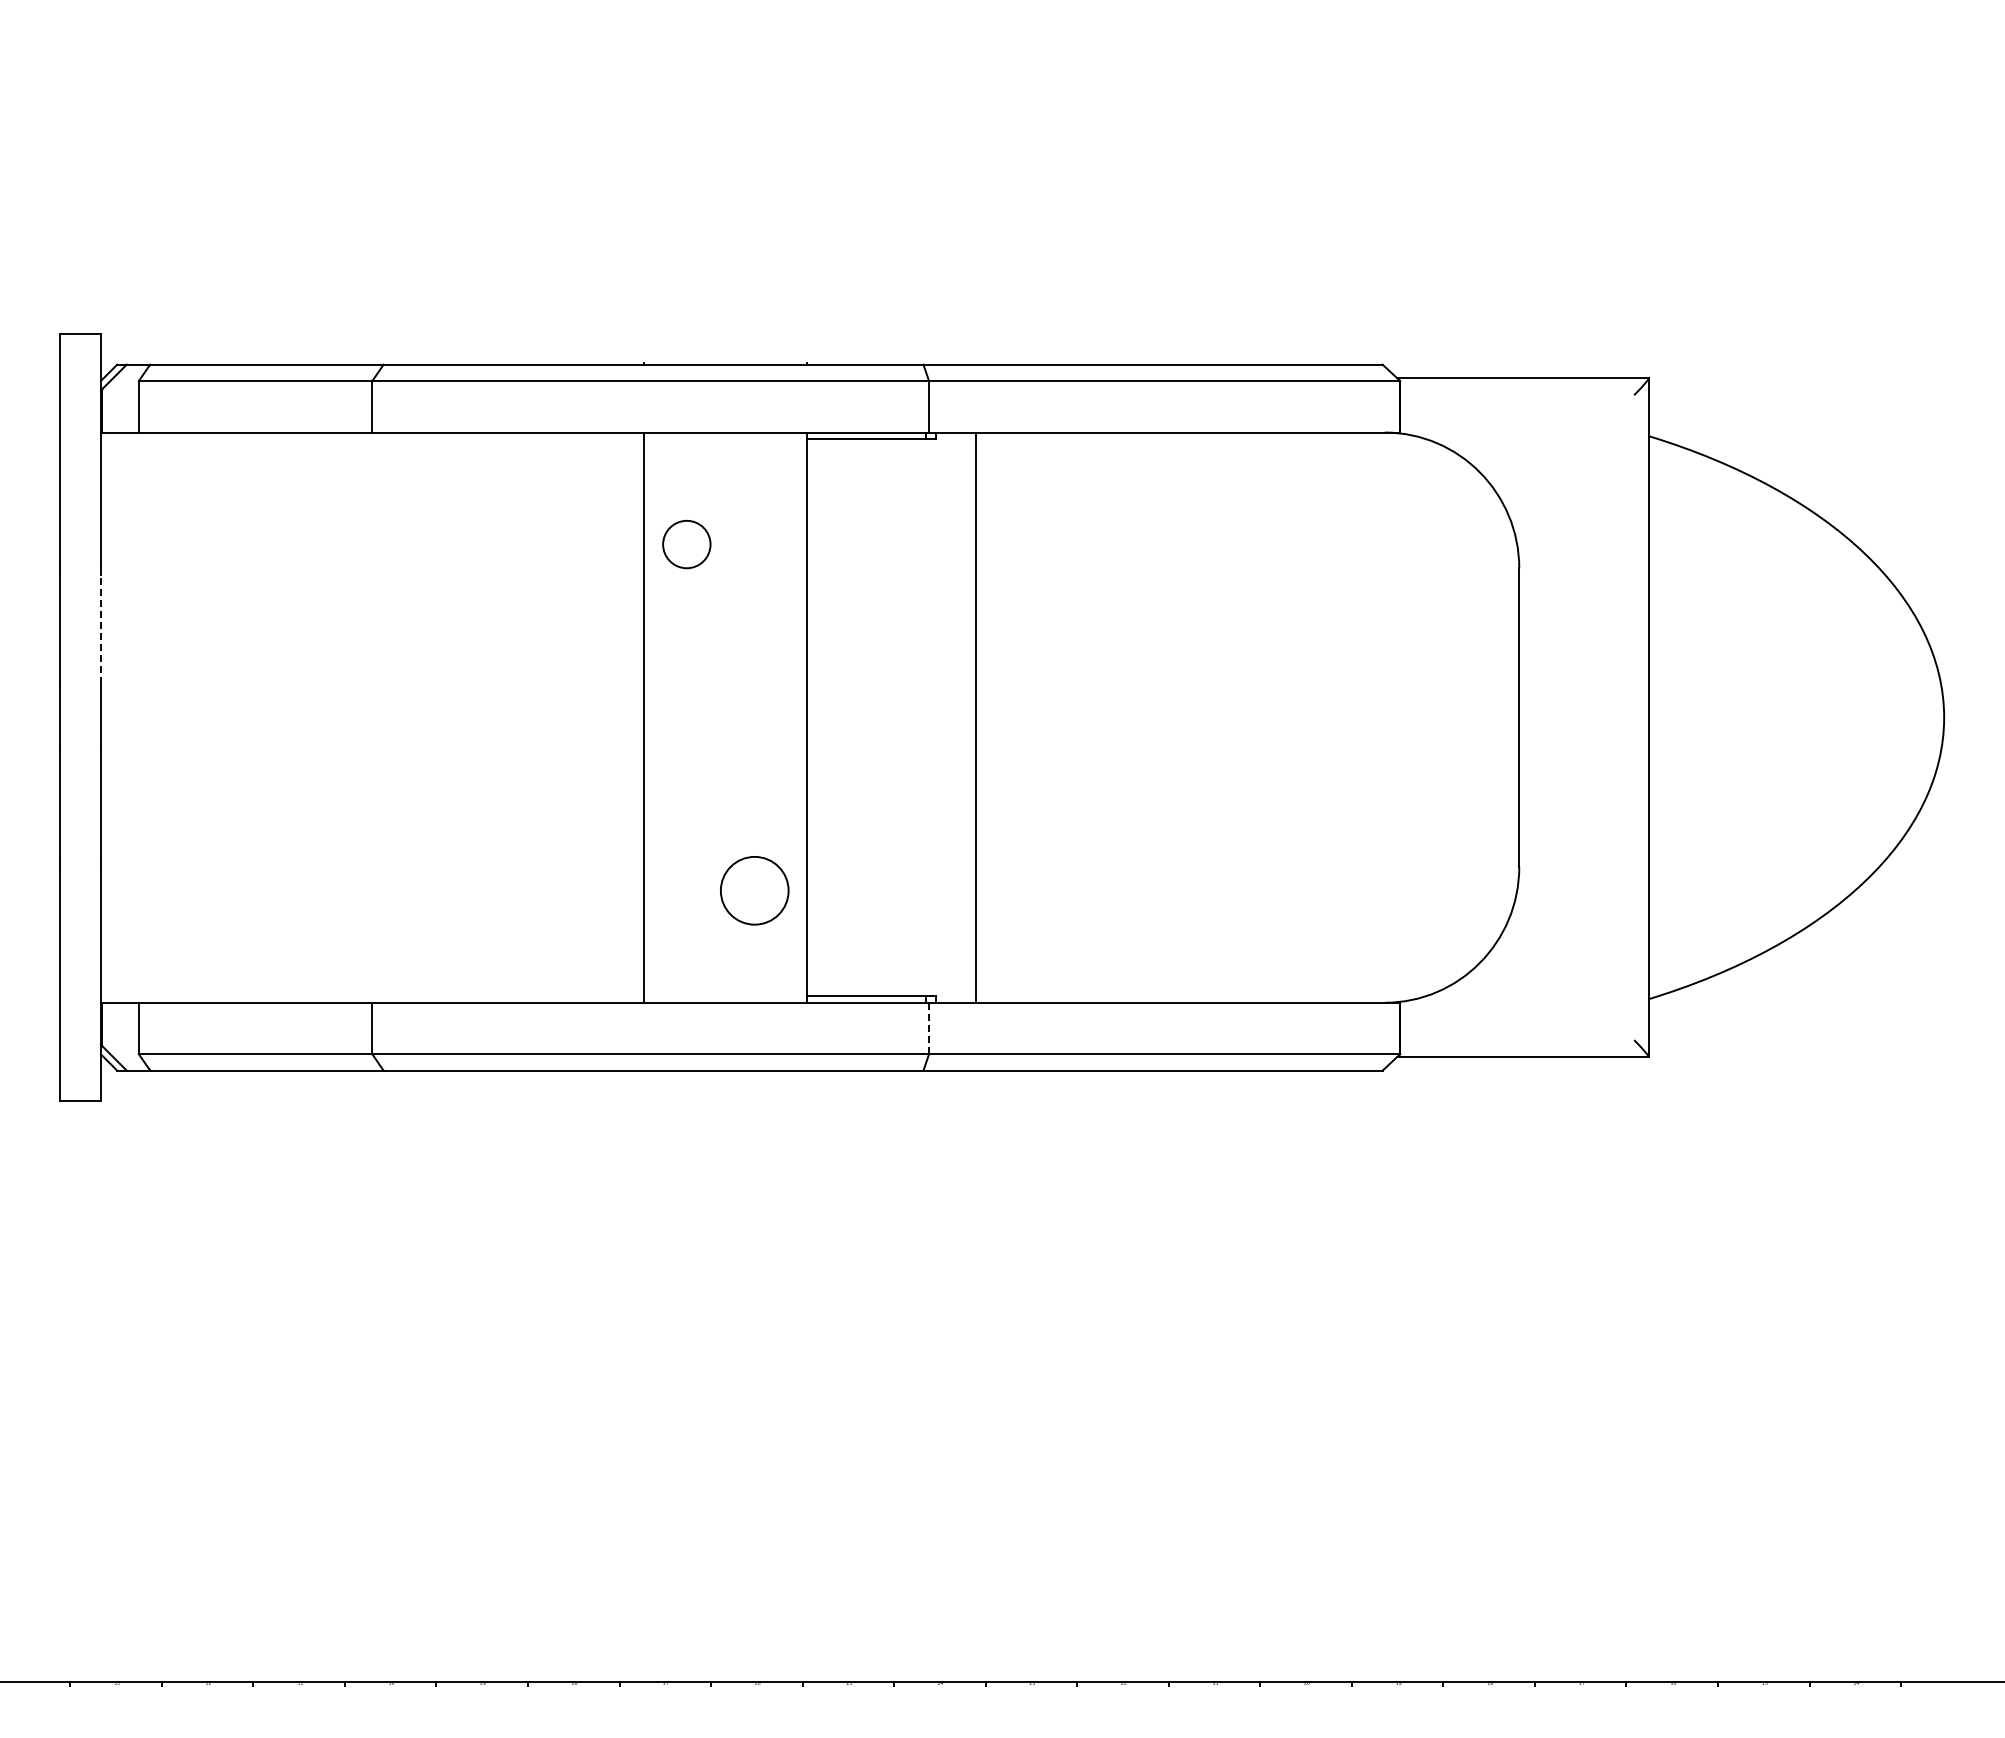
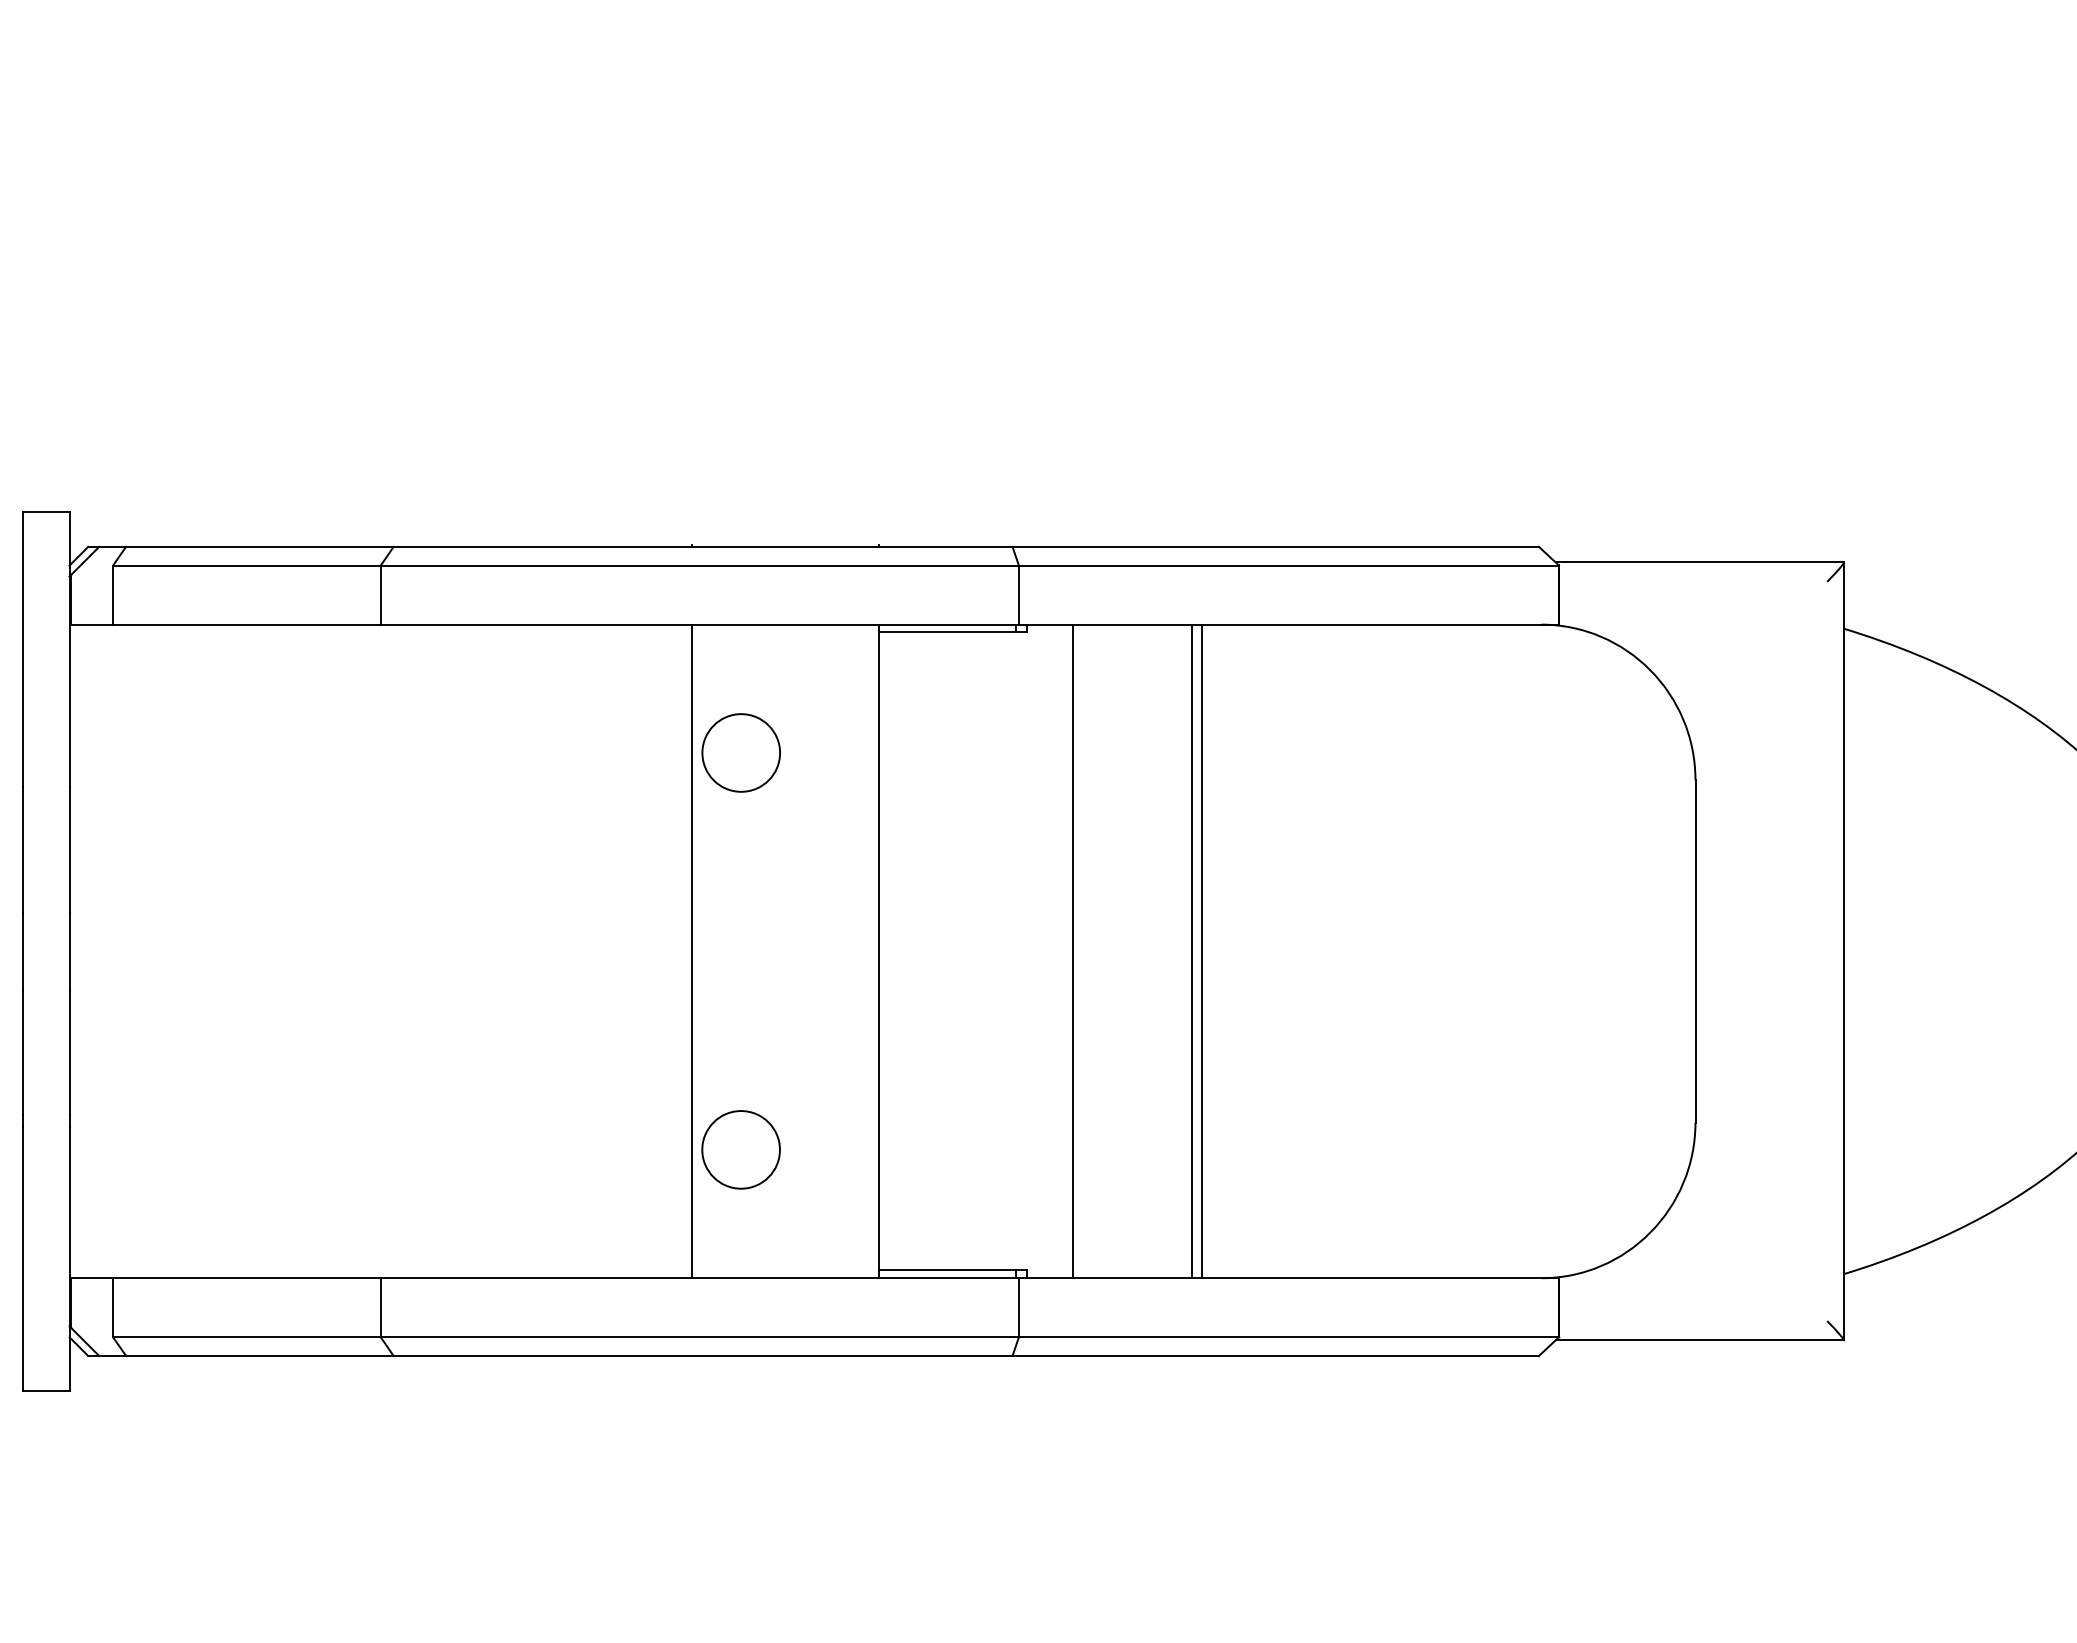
circle: (686, 544) -> (740, 752), size x1.43
line: (100, 629) -> (69, 850), dashed -> solid
line: (1079, 717) -> (1191, 951), added
line: (1089, 717) -> (1202, 951), added
circle: (754, 890) -> (740, 1149), moved
line: (929, 1028) -> (1019, 1307), dashed -> solid

